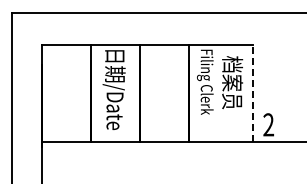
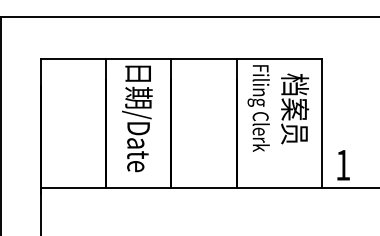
line: (252, 93) -> (321, 123), dashed -> solid
text: (268, 124) -> (342, 164), 2 -> 1

